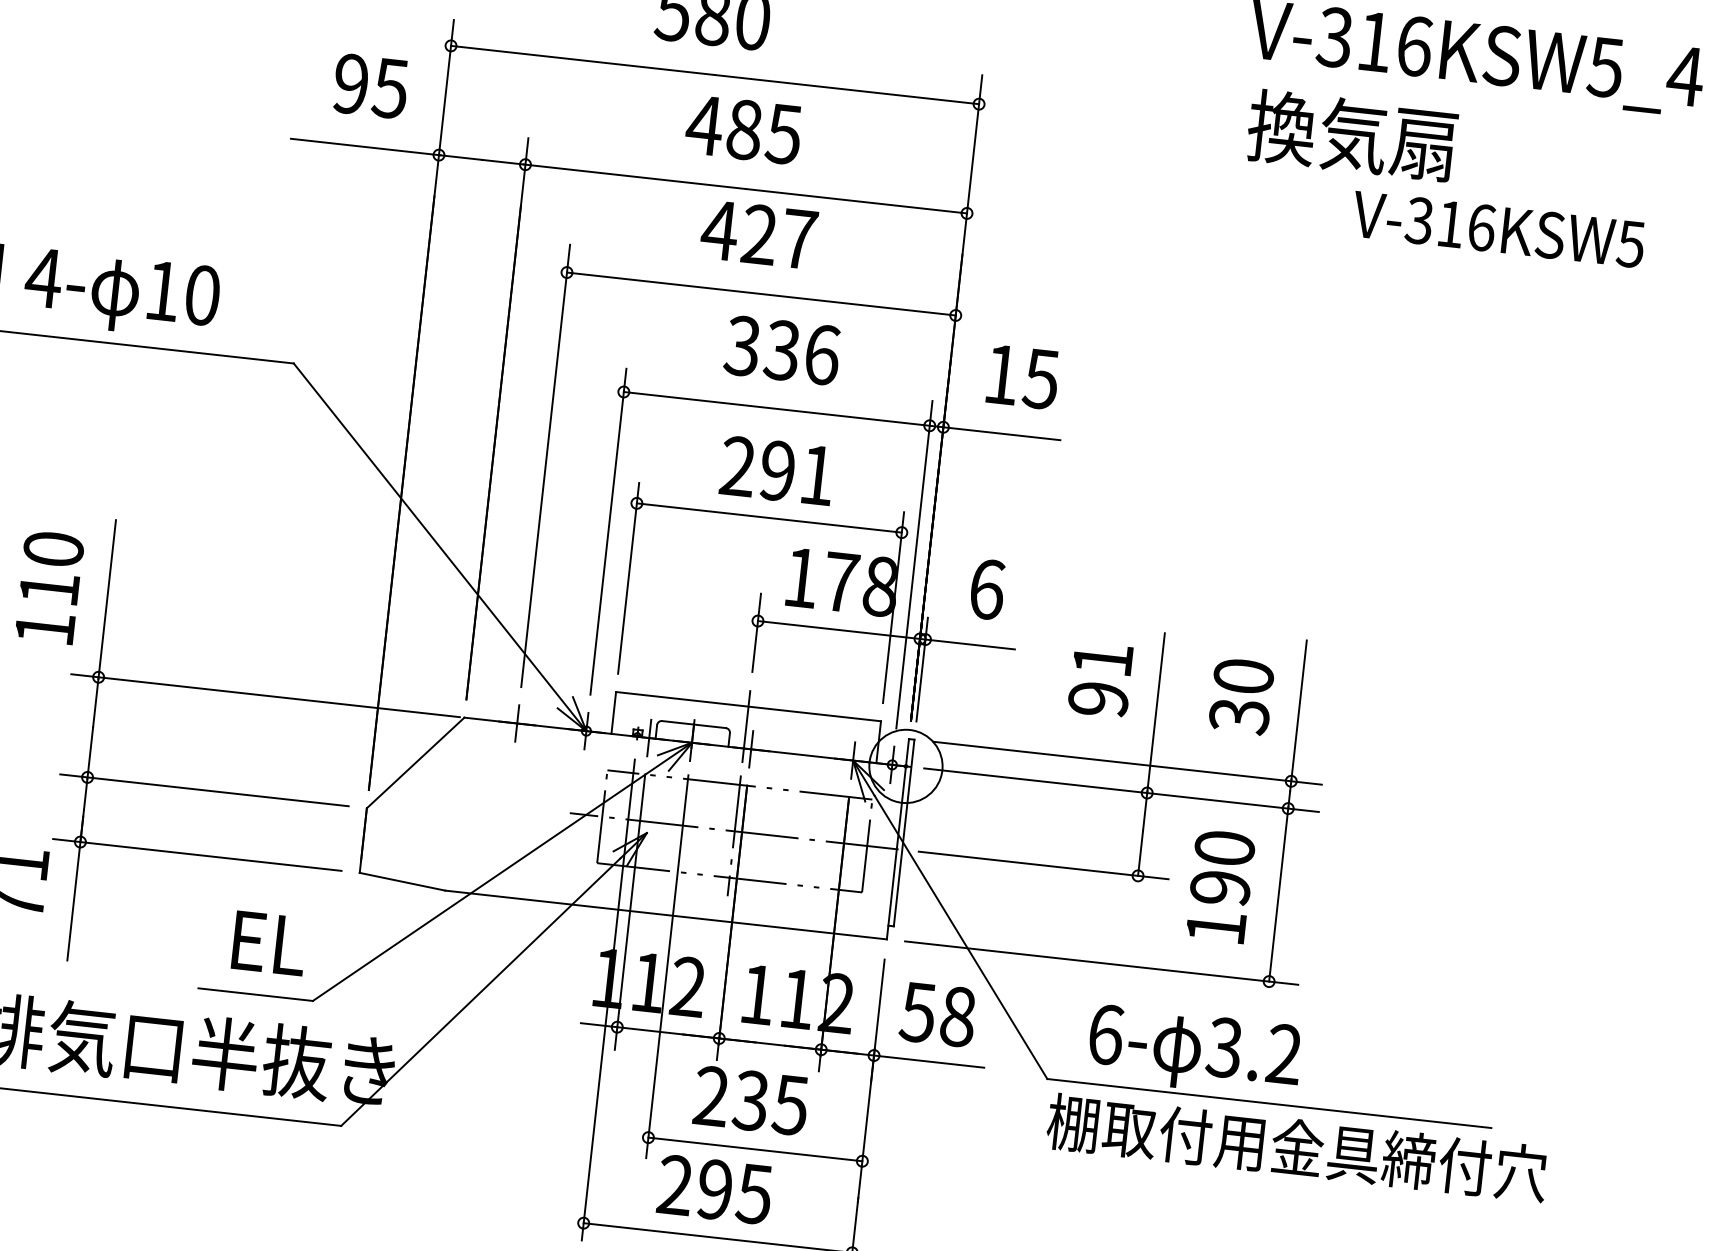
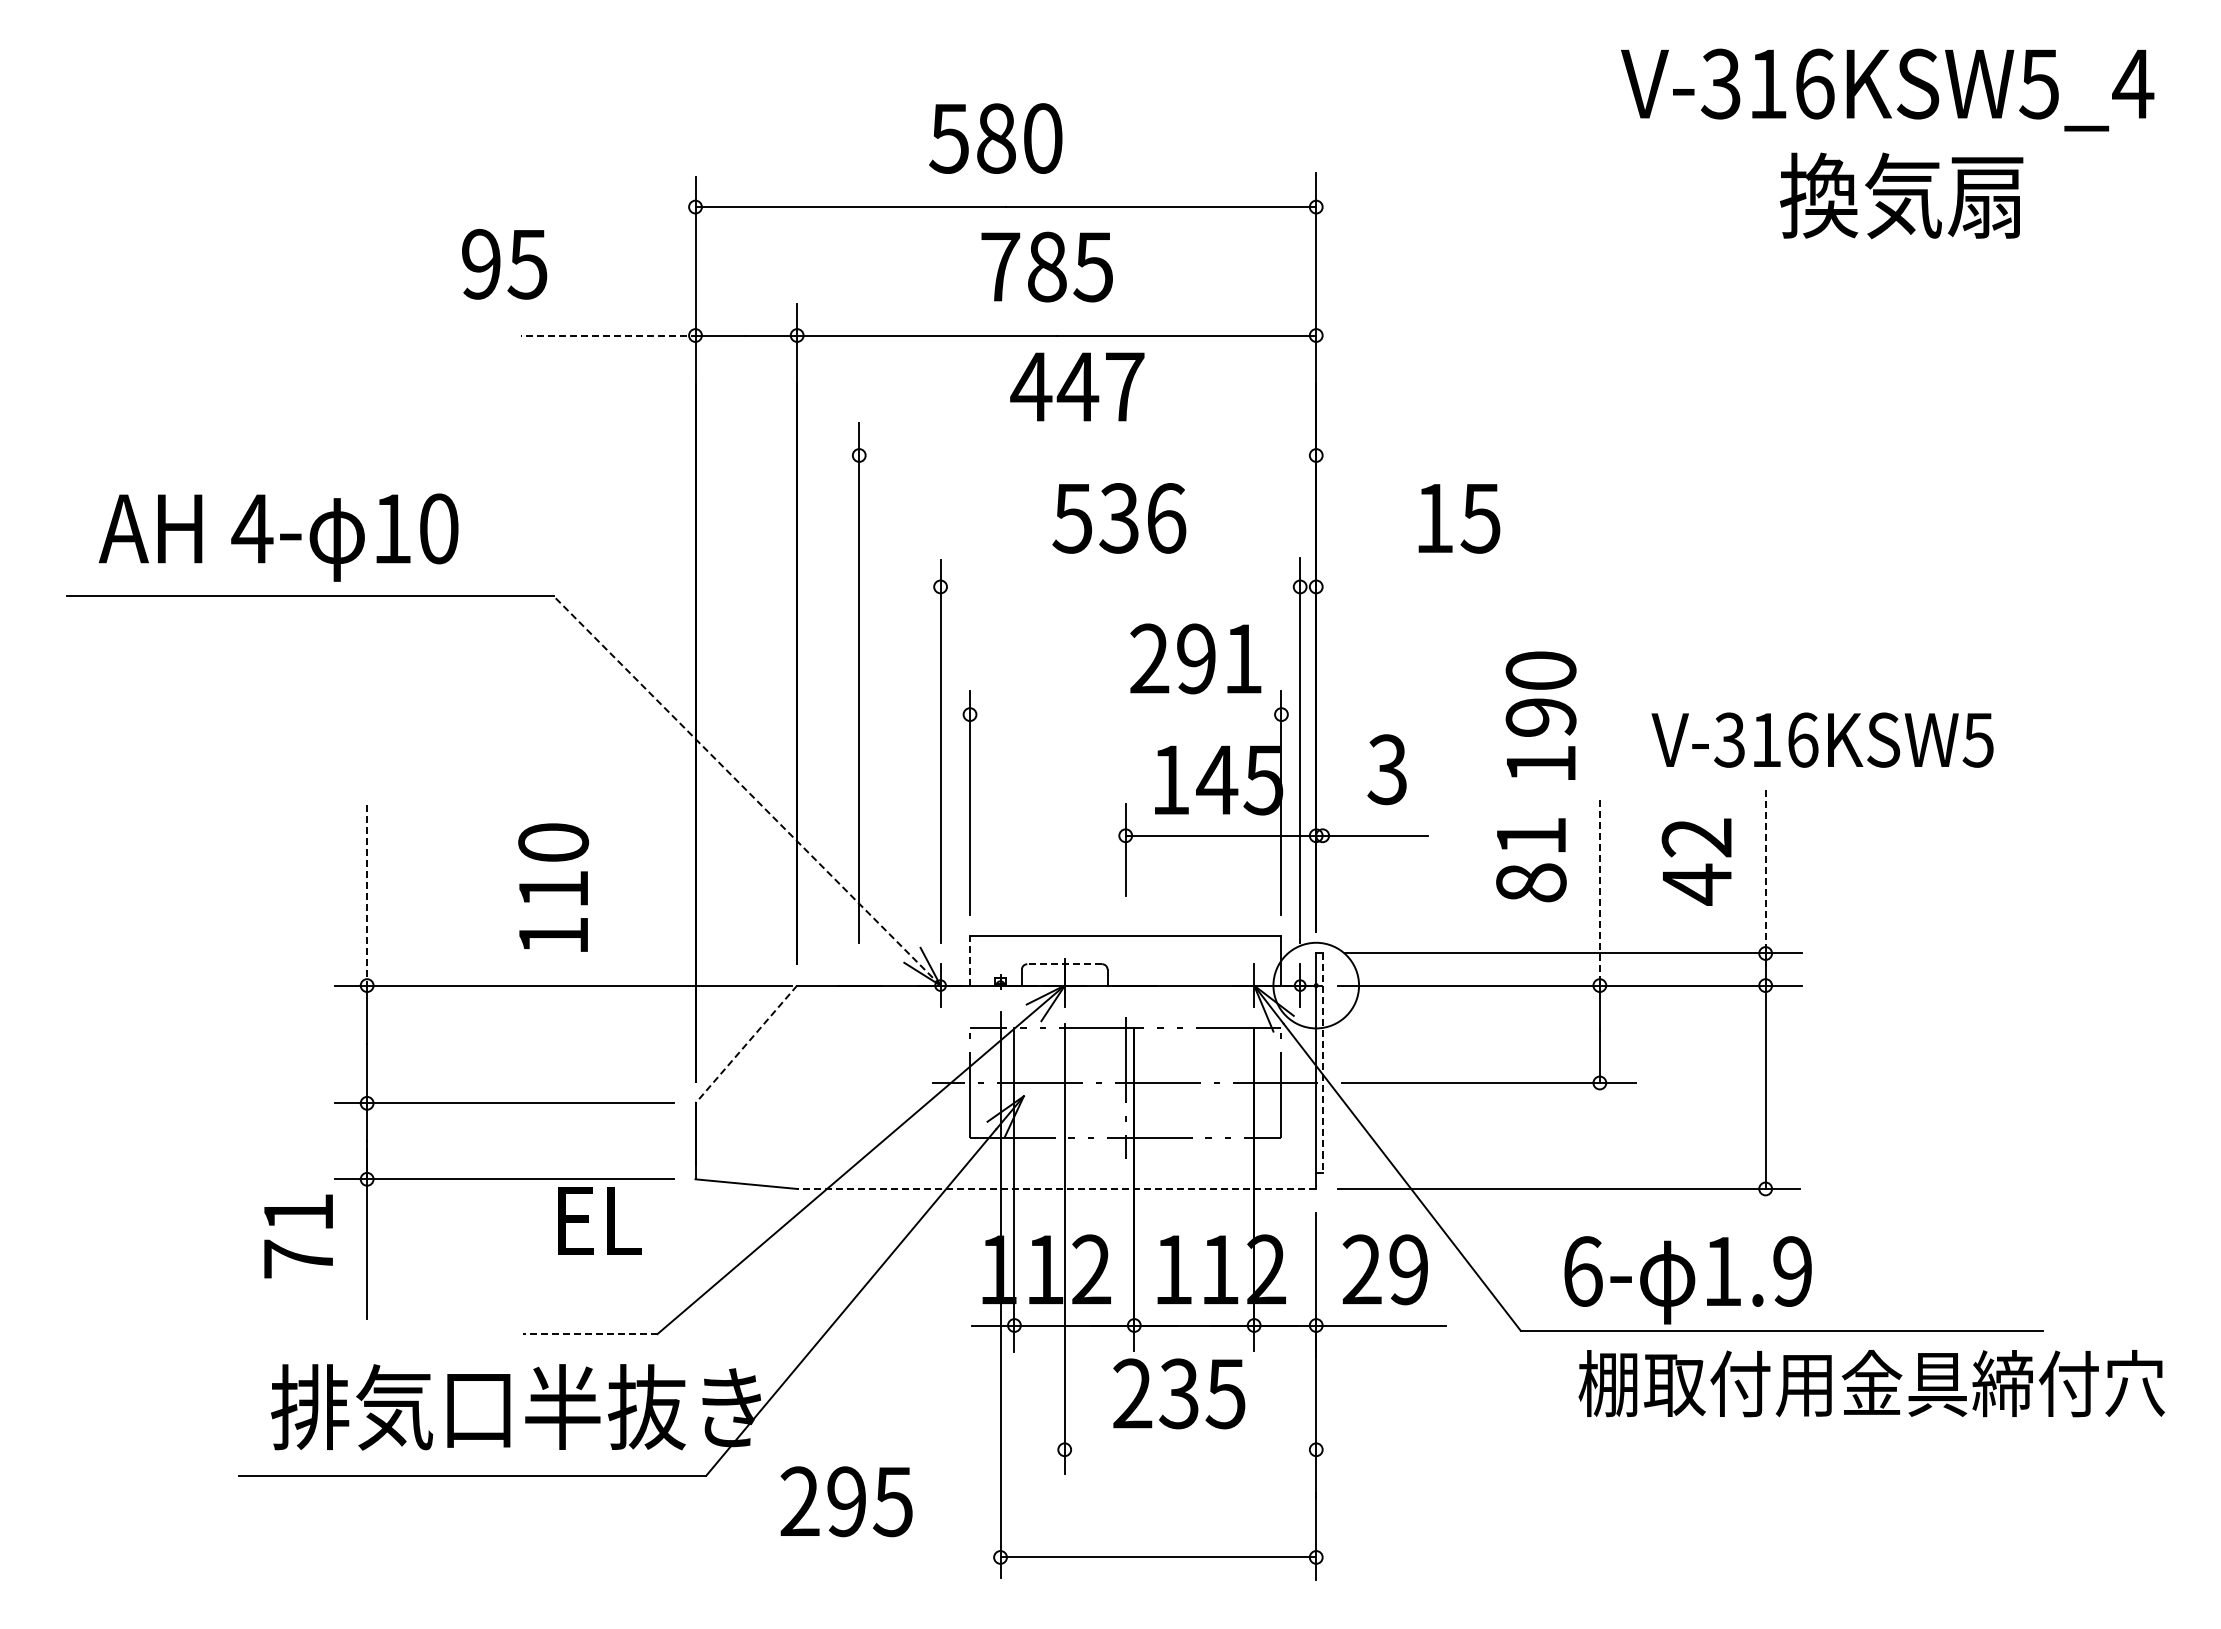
text: (370, 86) -> (504, 264), moved
text: (704, 125) -> (1000, 266), 485 -> 785
text: (1352, 135) -> (1901, 195), moved
line: (365, 147) -> (609, 335), solid -> dashed
text: (1498, 229) -> (1822, 739), moved
text: (759, 234) -> (1077, 386), 427 -> 447
line: (761, 293) -> (1087, 455), removed
text: (741, 346) -> (1071, 518), 336 -> 536
text: (1023, 377) -> (1459, 518), moved
line: (841, 415) -> (1196, 586), removed
text: (776, 470) -> (1195, 658), moved
line: (769, 517) -> (1125, 714), removed
line: (440, 547) -> (747, 790), solid -> dashed
text: (860, 583) -> (1239, 779), 178 -> 145
text: (49, 587) -> (553, 887), moved
text: (986, 589) -> (1387, 769), 6 -> 3
line: (107, 598) -> (367, 893), solid -> dashed
line: (921, 669) -> (1322, 871), removed
text: (1241, 696) -> (1696, 861), 30 -> 42
text: (1098, 698) -> (1531, 882), 91 -> 81
line: (1299, 709) -> (1765, 869), solid -> dashed
line: (614, 712) -> (970, 960), solid -> dashed
line: (1155, 712) -> (1599, 890), solid -> dashed
line: (517, 723) -> (859, 985), removed
line: (693, 724) -> (1064, 964), solid -> dashed
line: (745, 727) -> (1125, 961), removed
line: (649, 737) -> (1014, 985), removed
line: (751, 749) -> (1134, 985), removed
line: (415, 762) -> (746, 1044), solid -> dashed
line: (903, 833) -> (1322, 1063), solid -> dashed
text: (1220, 886) -> (1540, 715), moved
line: (665, 914) -> (1056, 1188), solid -> dashed
text: (269, 943) -> (599, 1220), moved
line: (255, 994) -> (589, 1334), solid -> dashed
text: (937, 1014) -> (1384, 1269), 58 -> 29
text: (1254, 1051) -> (1757, 1271), 3.2 -> 1.9
text: (1297, 1147) -> (1871, 1383), moved
line: (755, 1149) -> (1190, 1449), removed
text: (714, 1189) -> (846, 1501), moved

